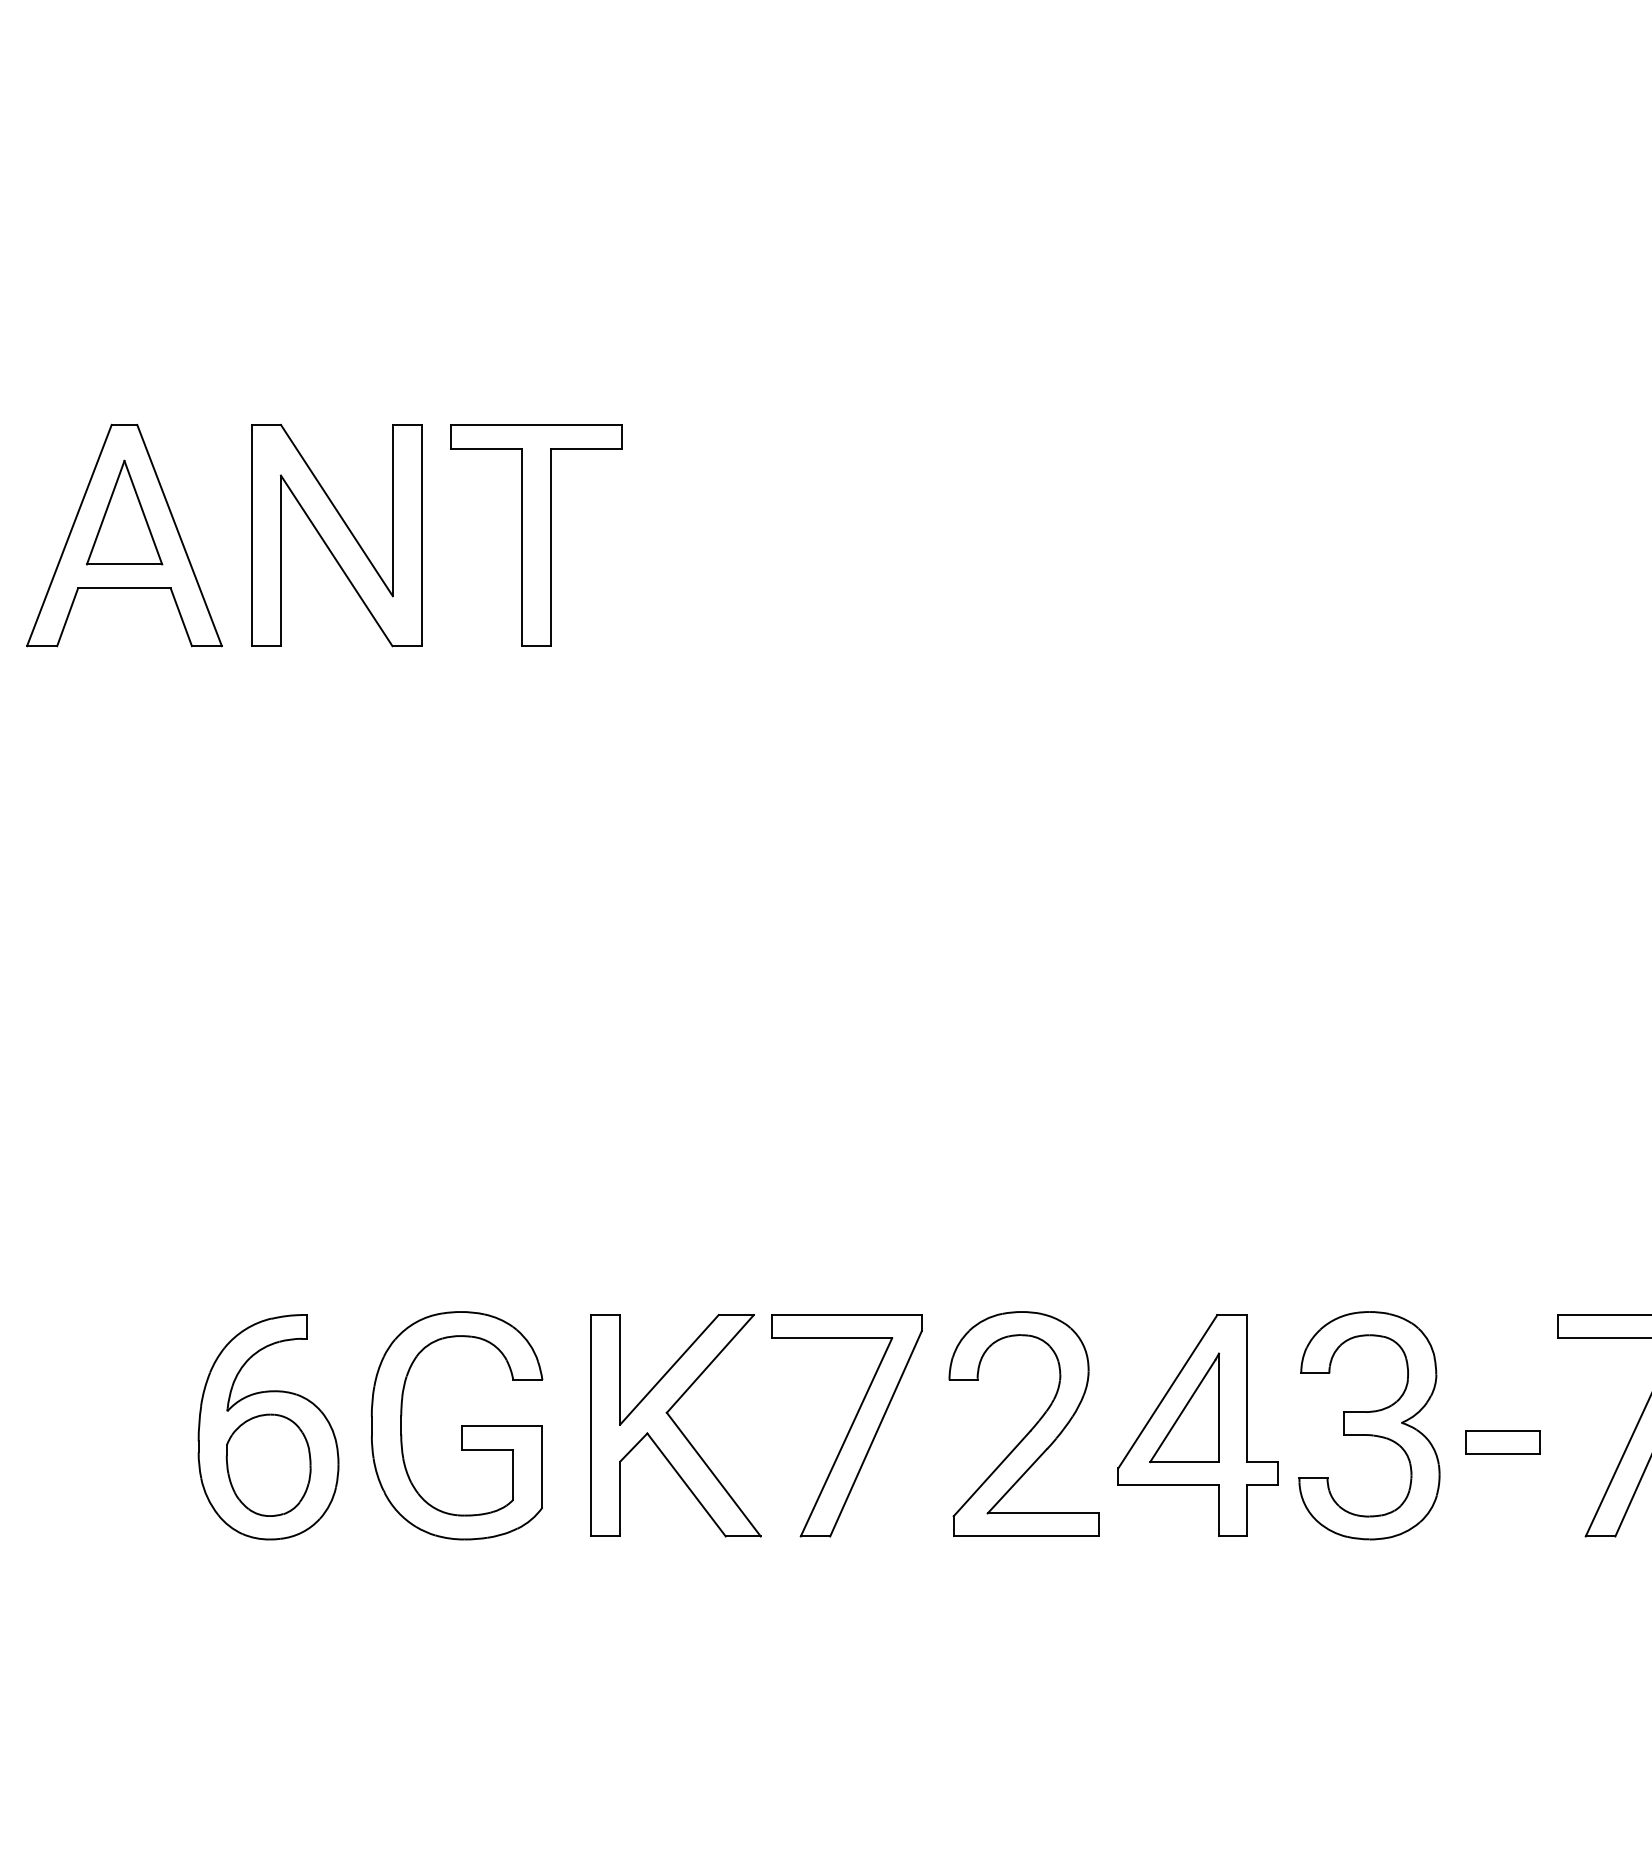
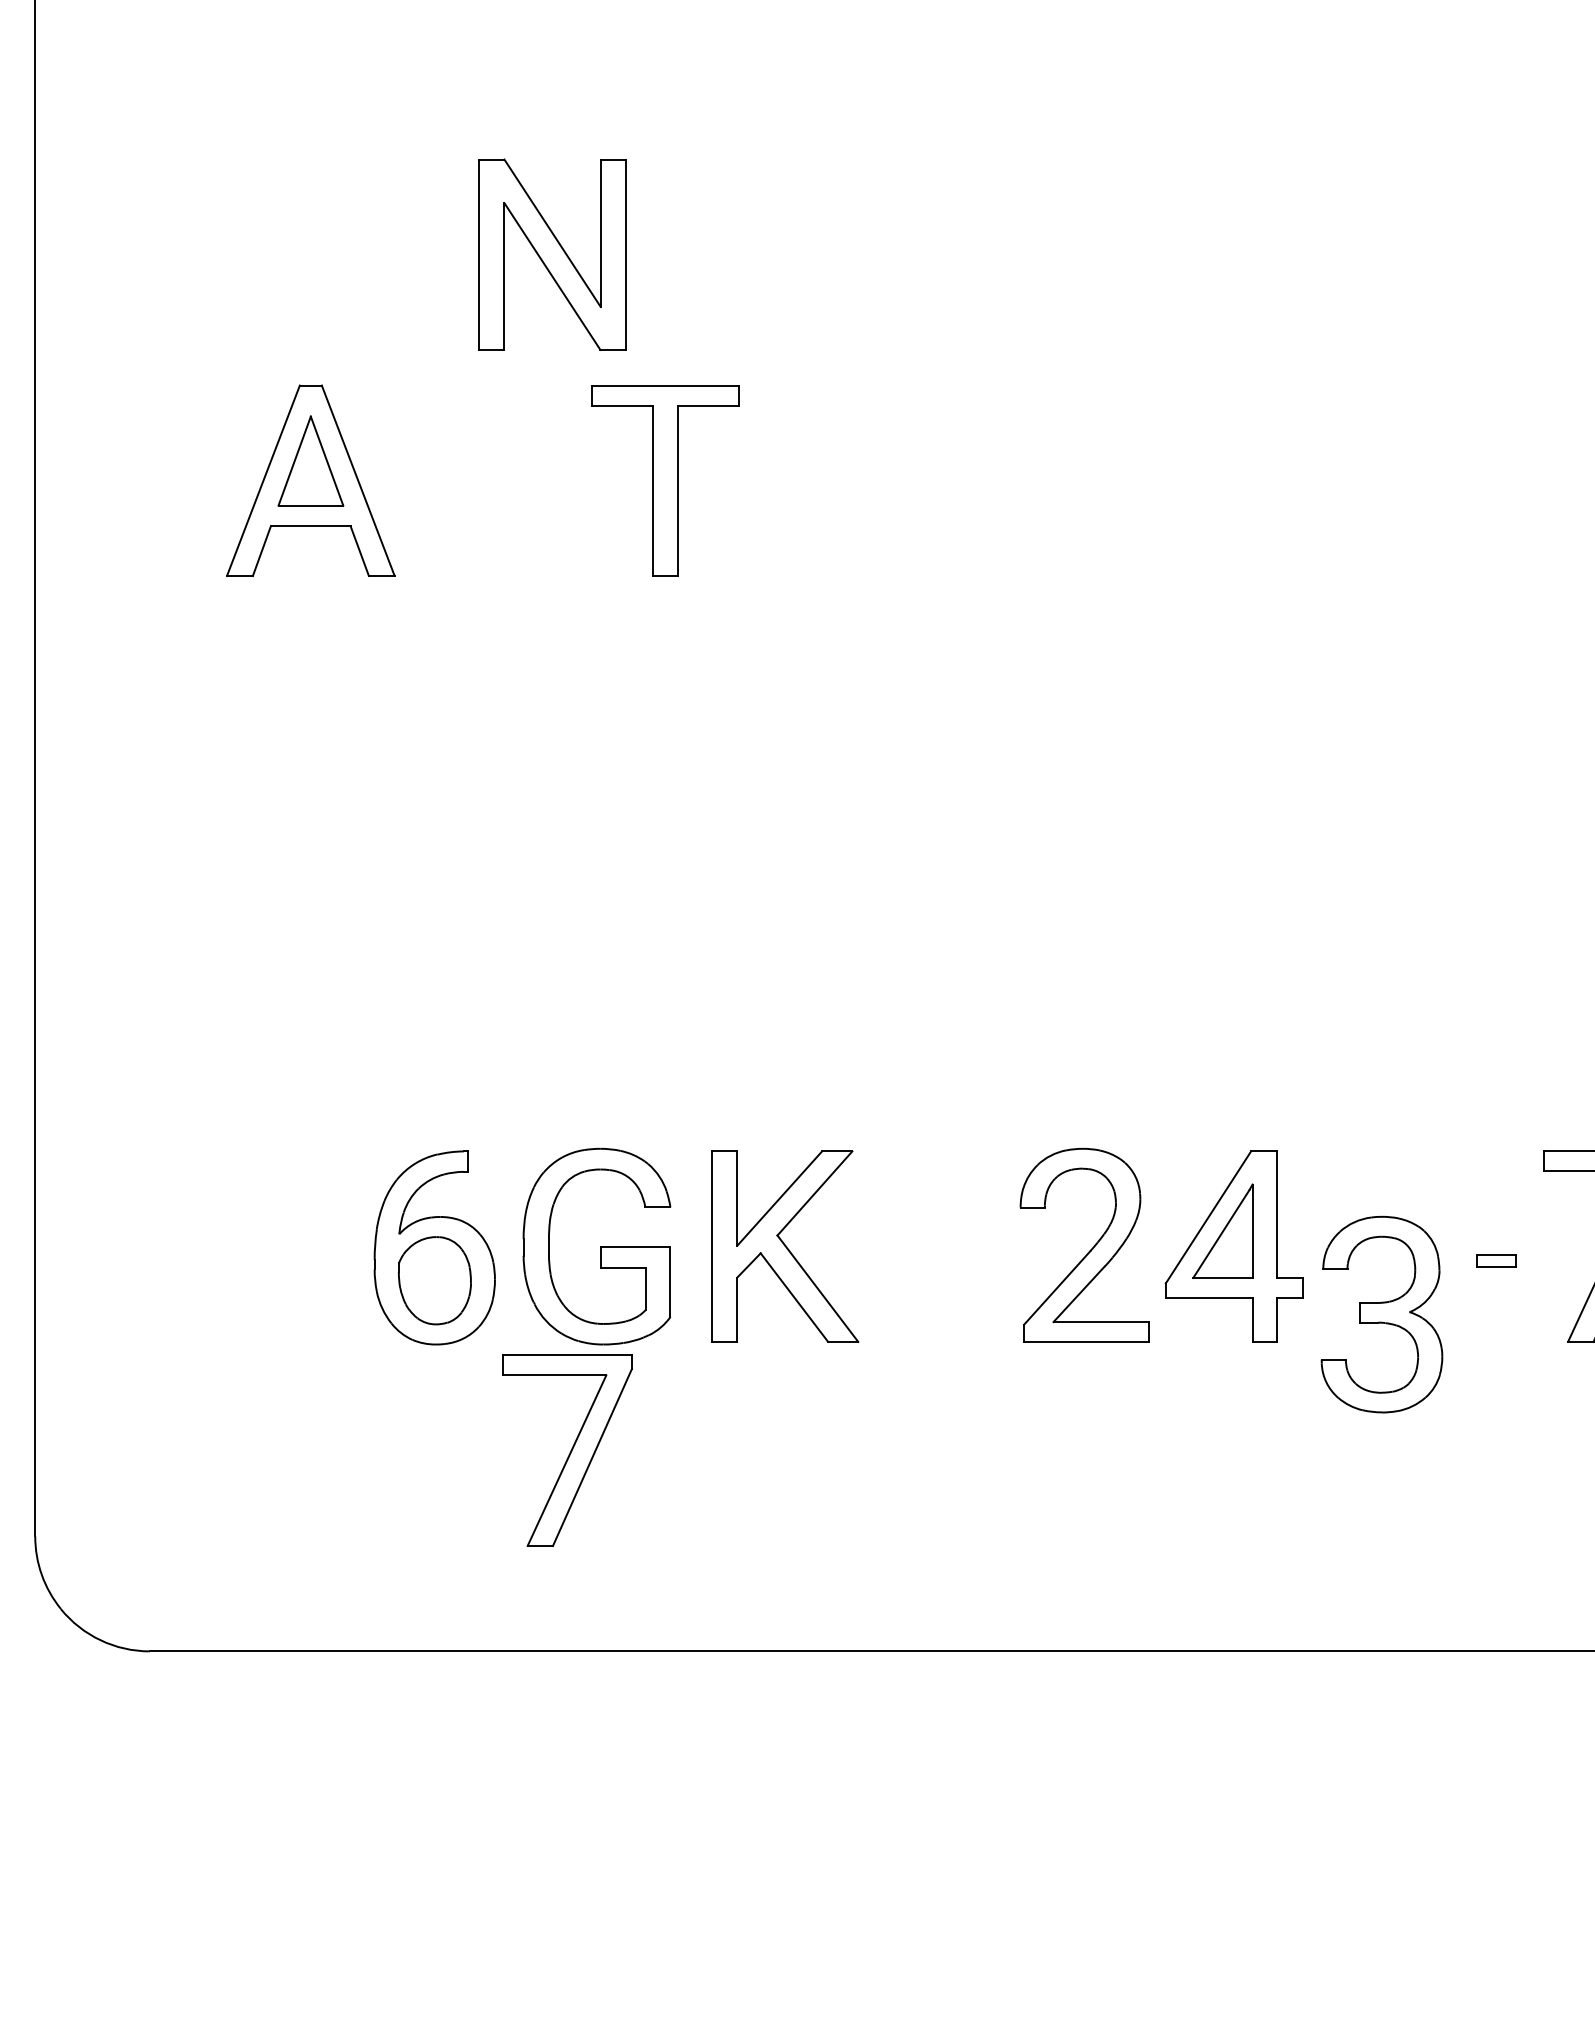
part: (336, 535) -> (552, 254), moved
part: (847, 1425) -> (567, 1450), moved
part: (1368, 1425) -> (1381, 1314), moved
part: (1502, 1441) -> (1496, 1260), size x0.6

